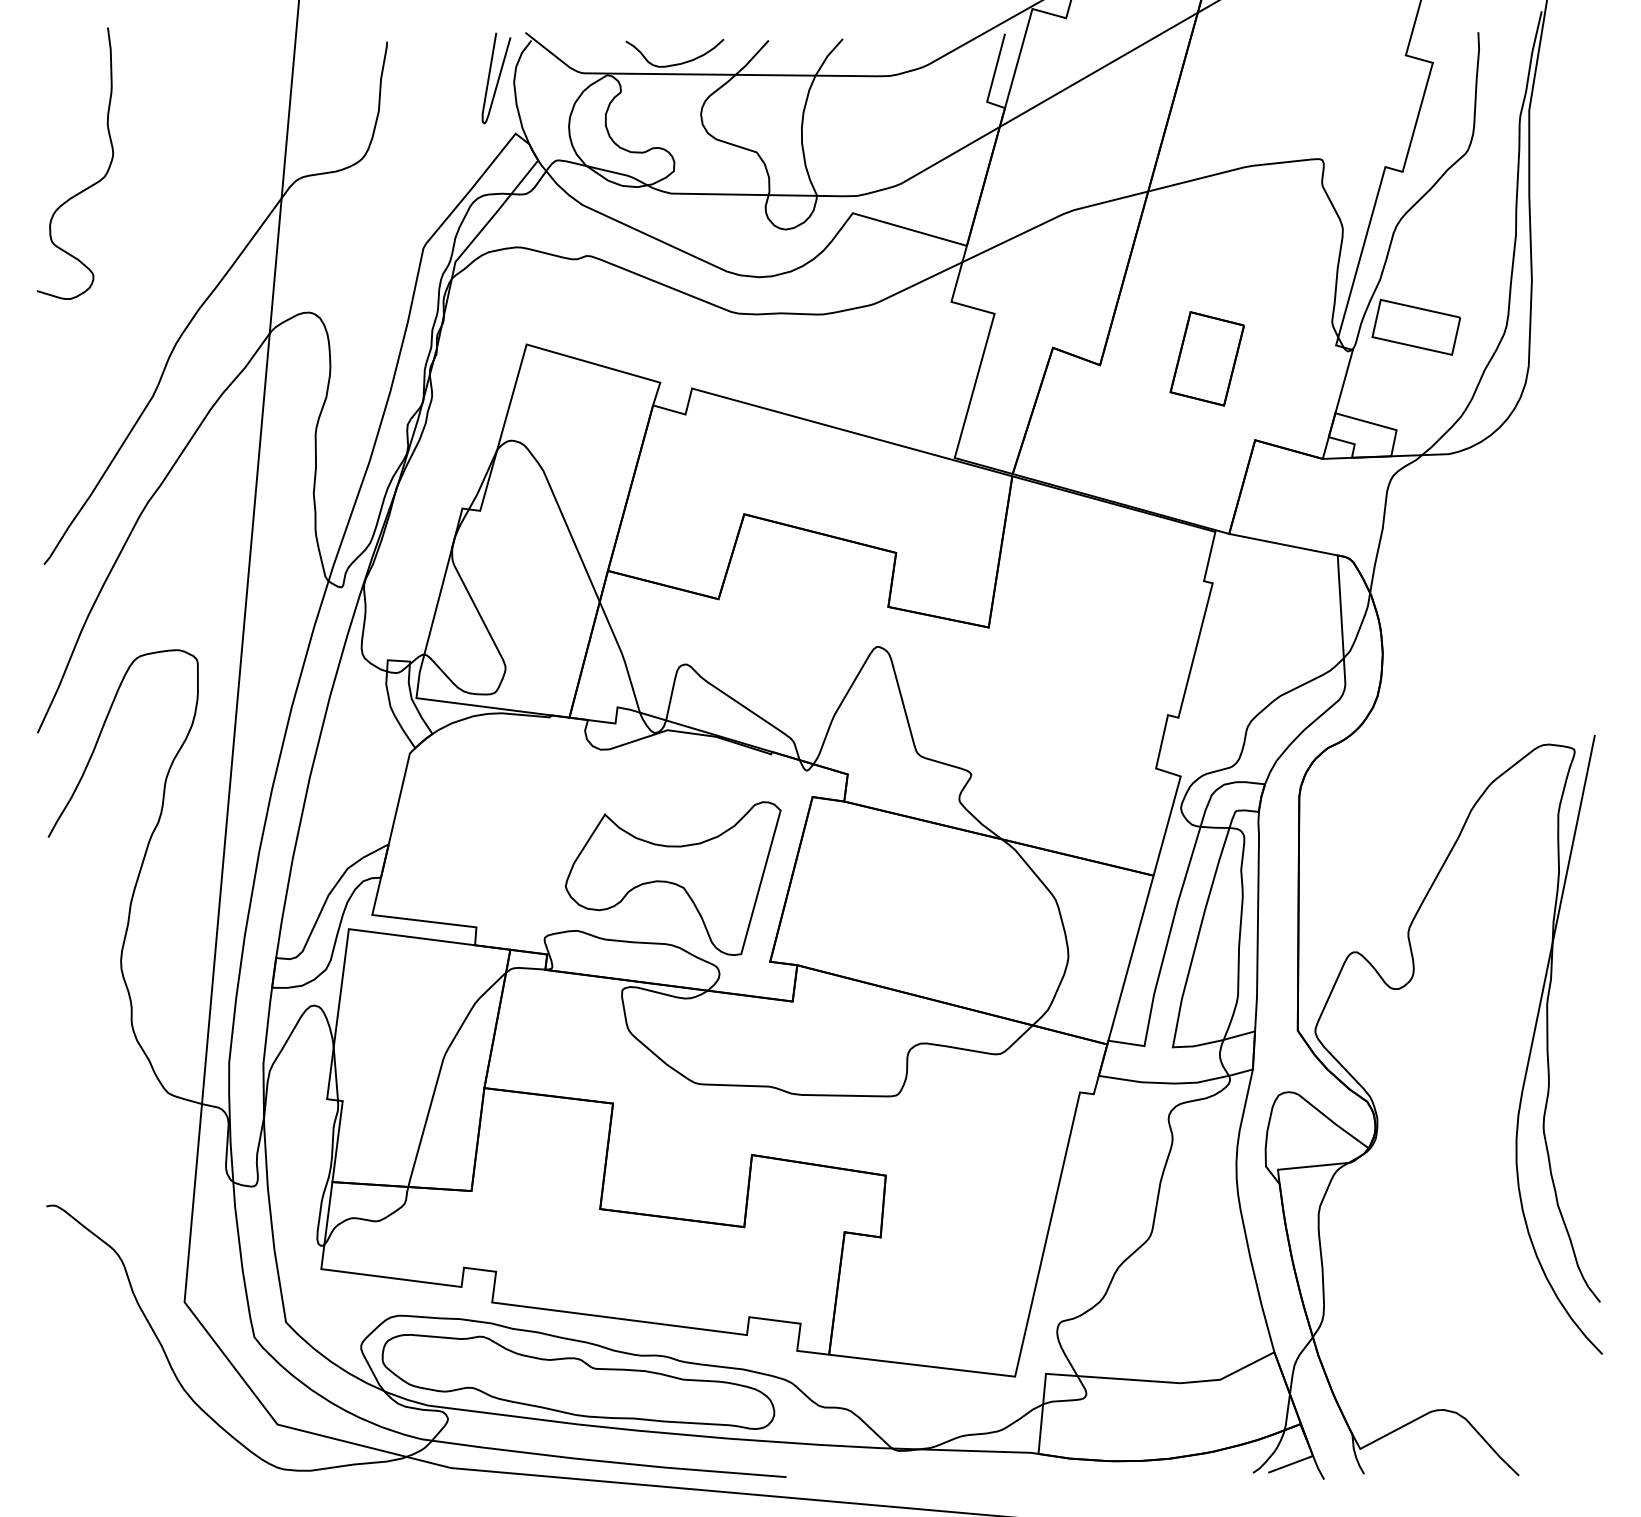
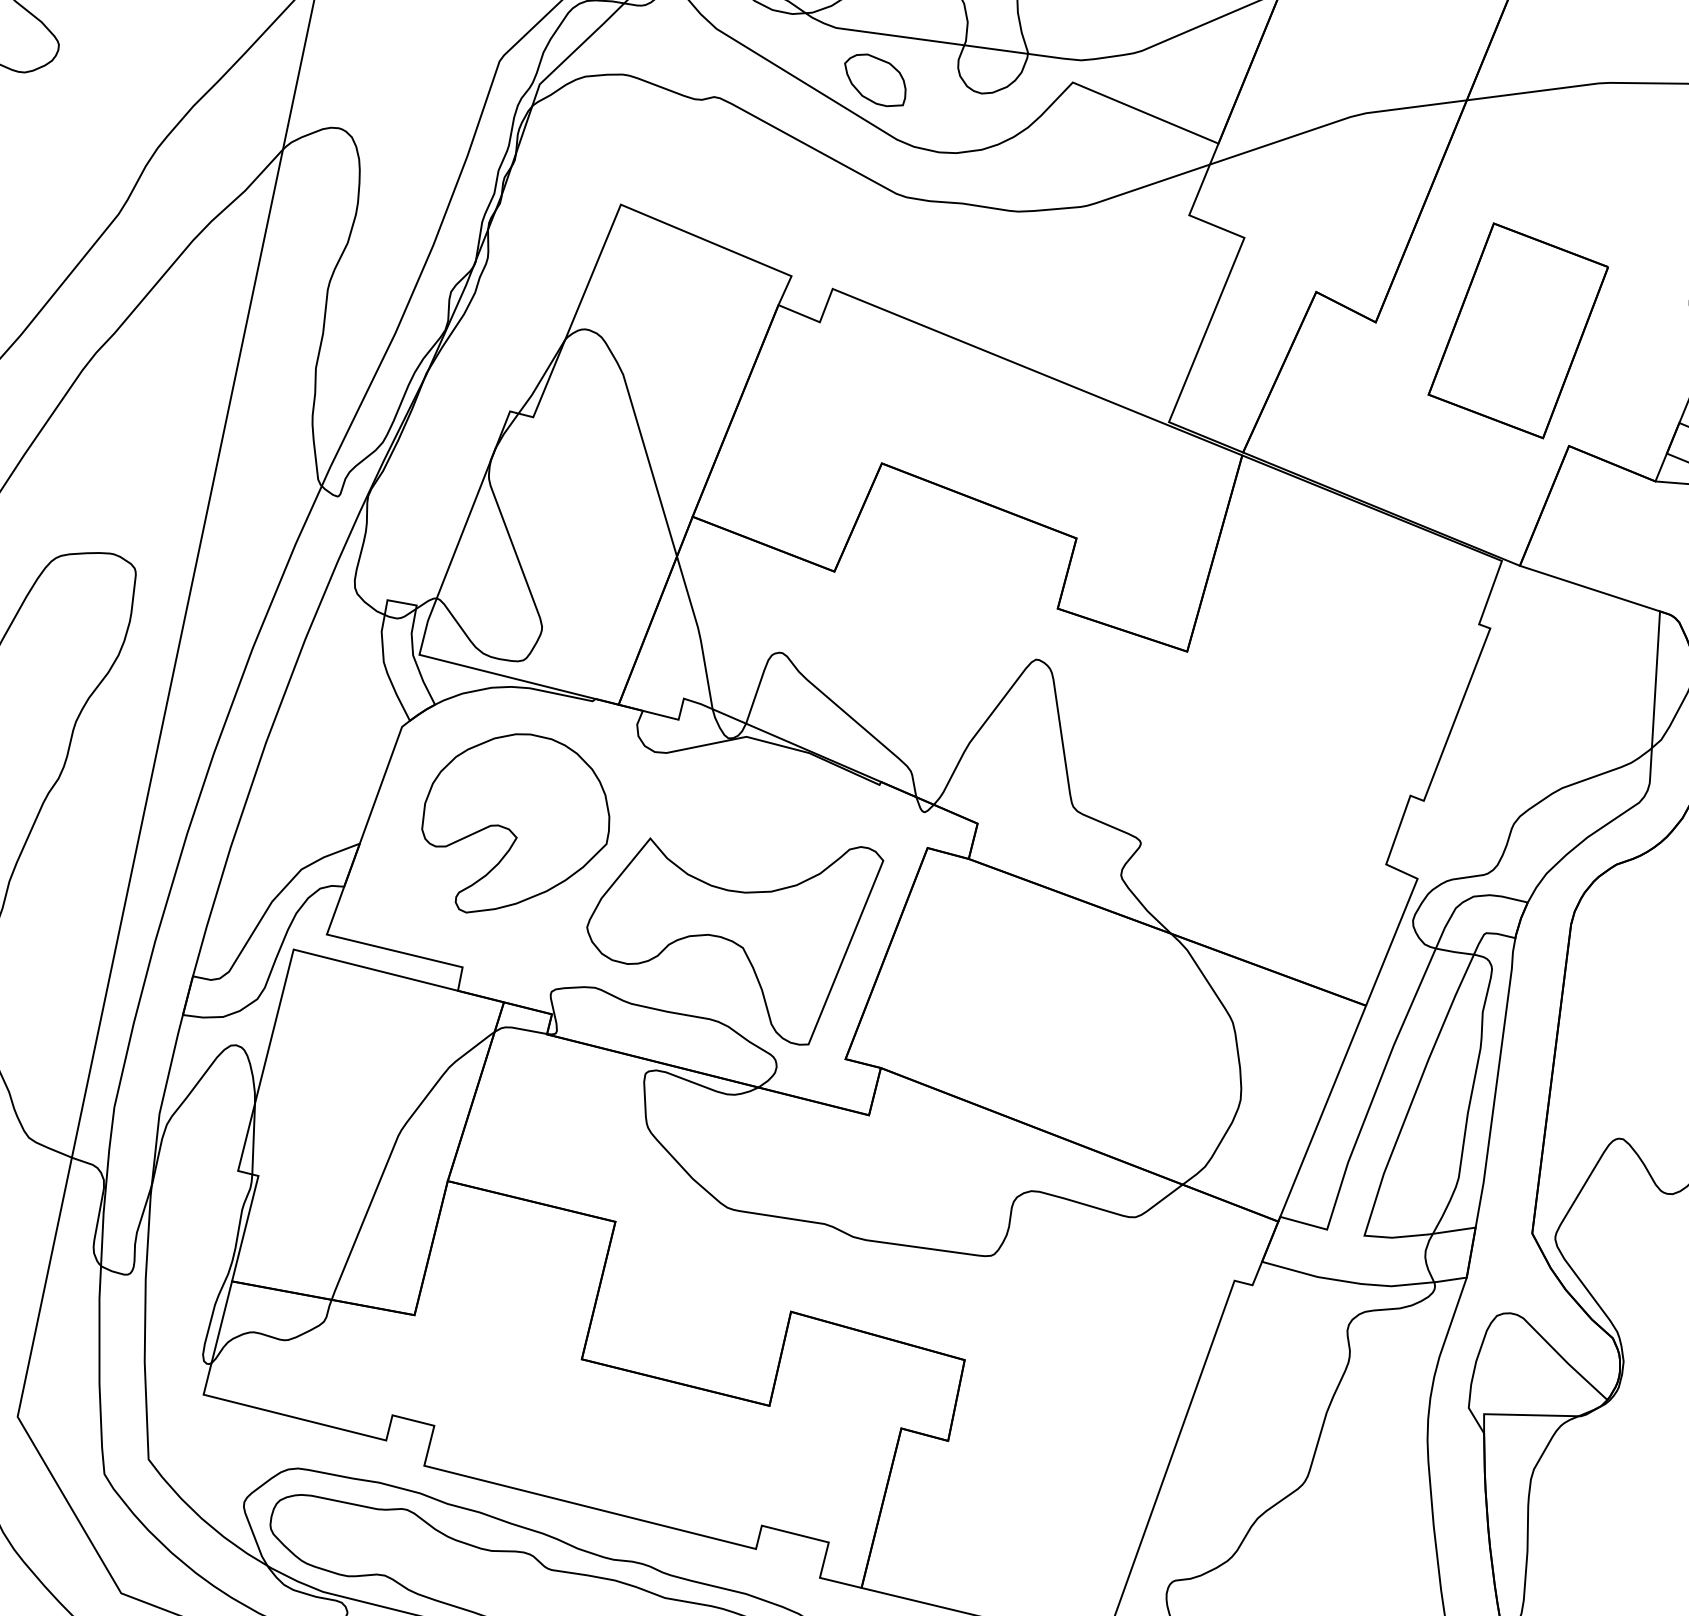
part: (705, 228) -> (875, 79), added
part: (1207, 358) -> (1518, 330), size x1.67
part: (503, 816) -> (515, 825), added

